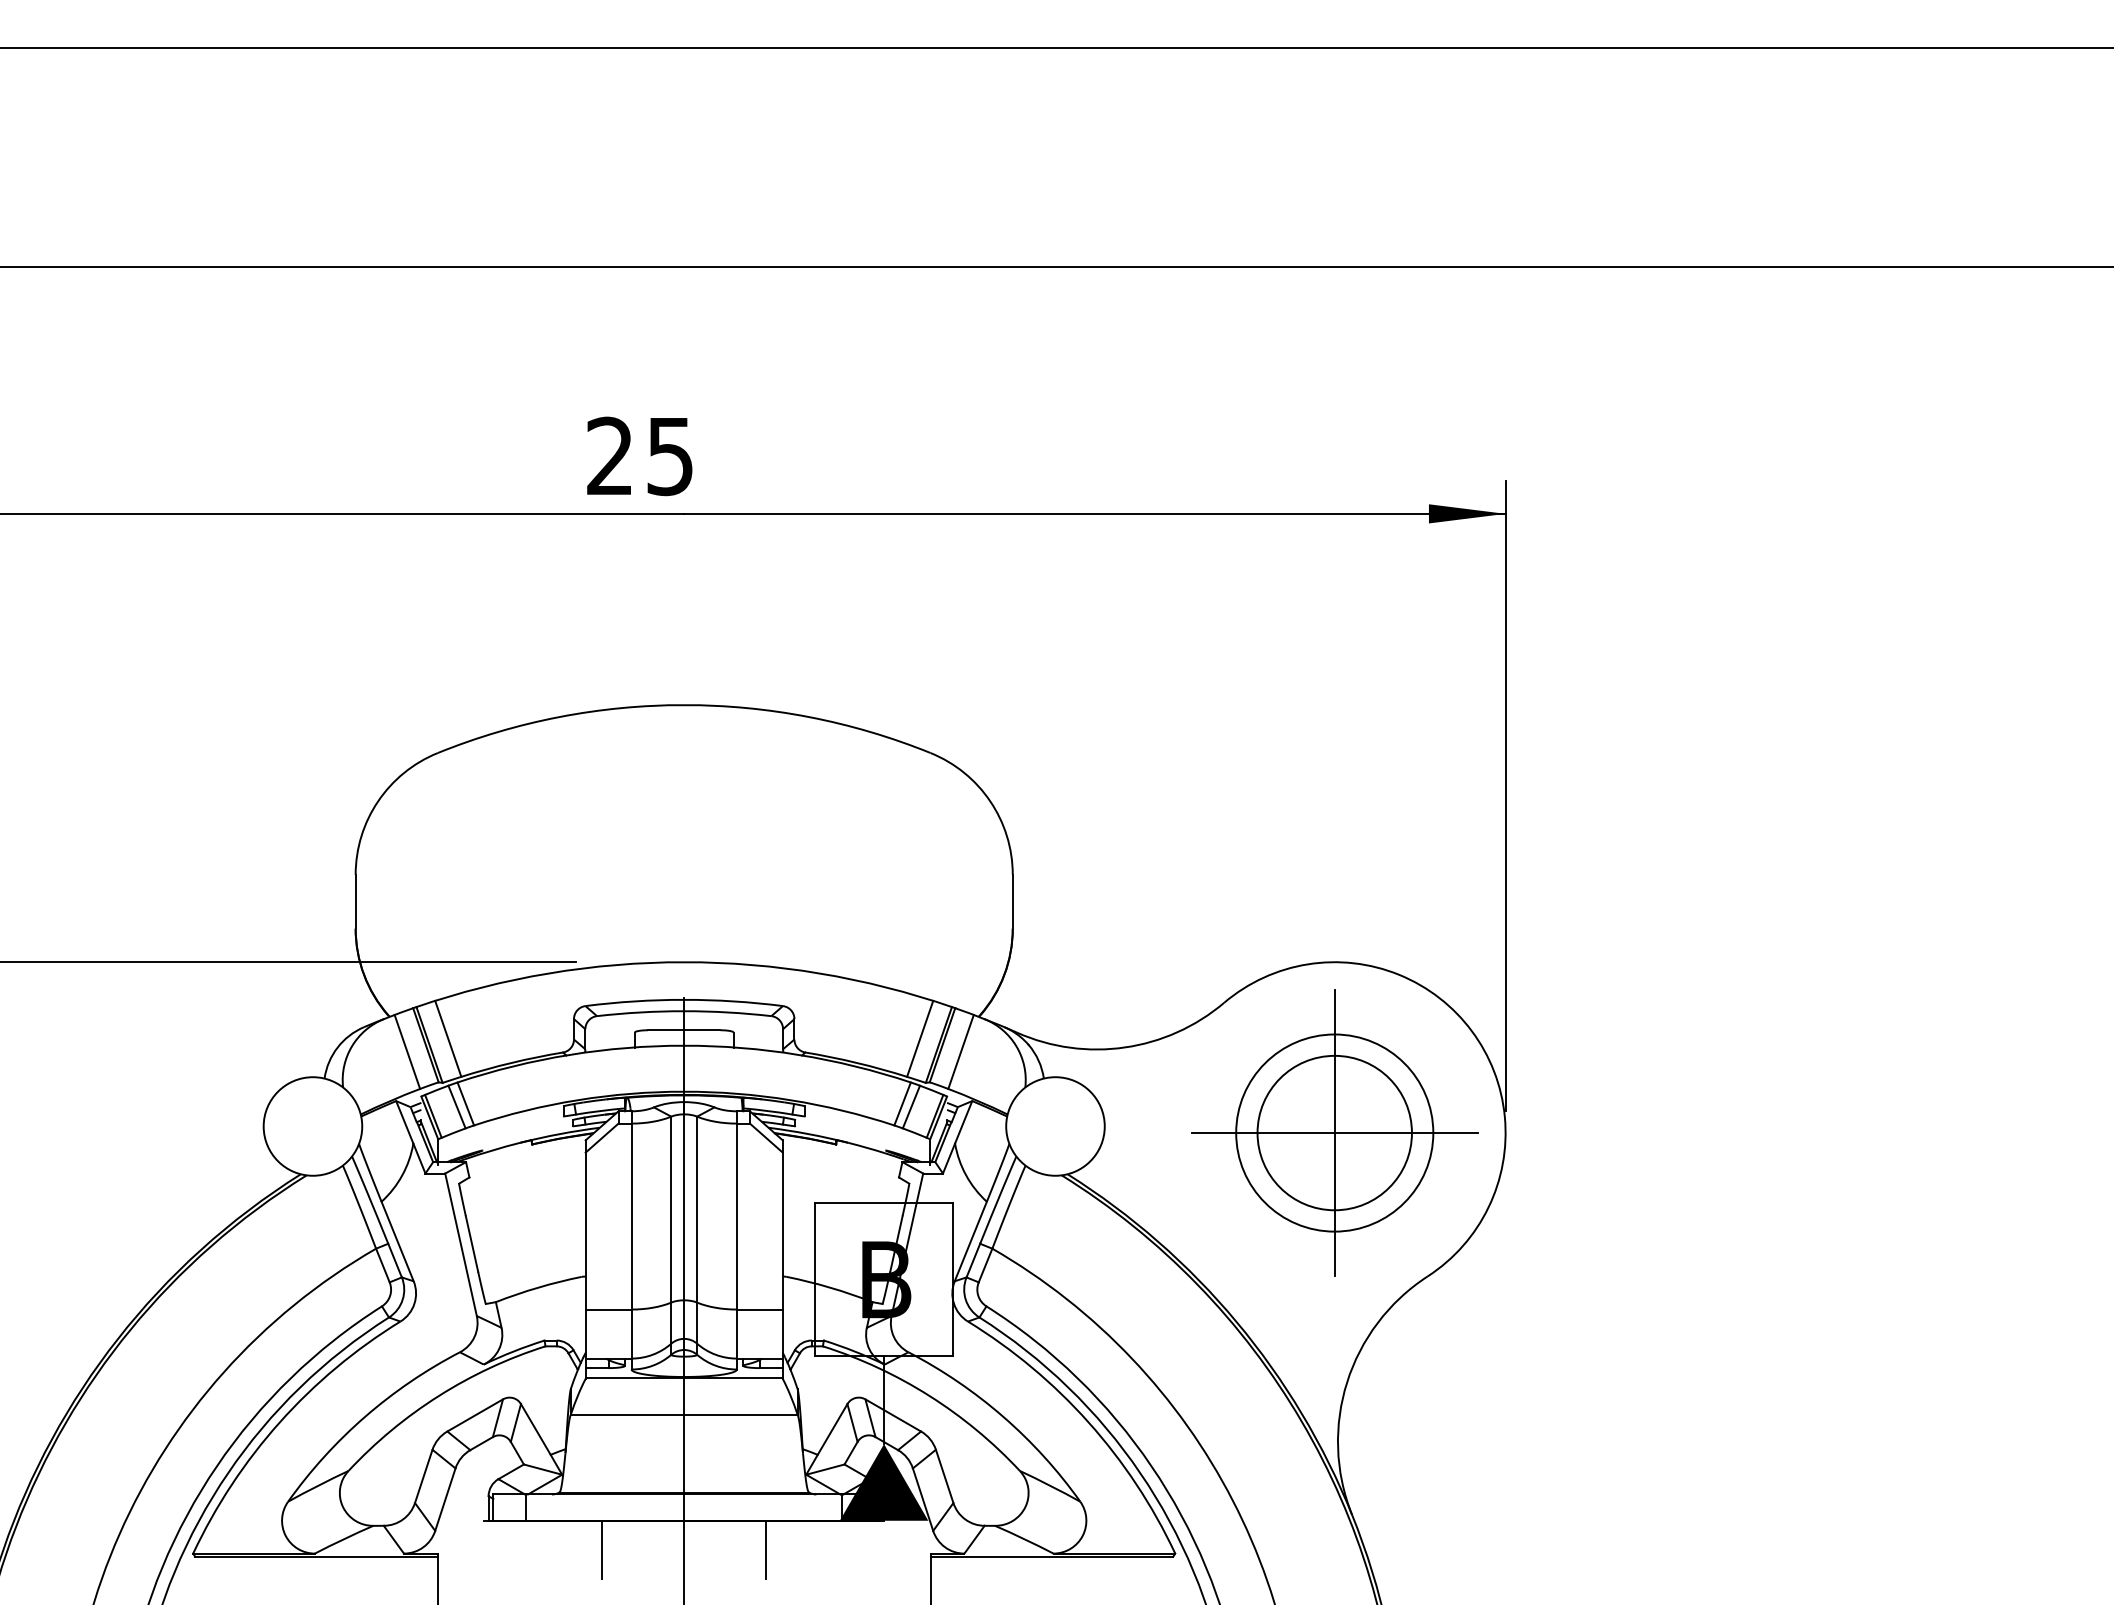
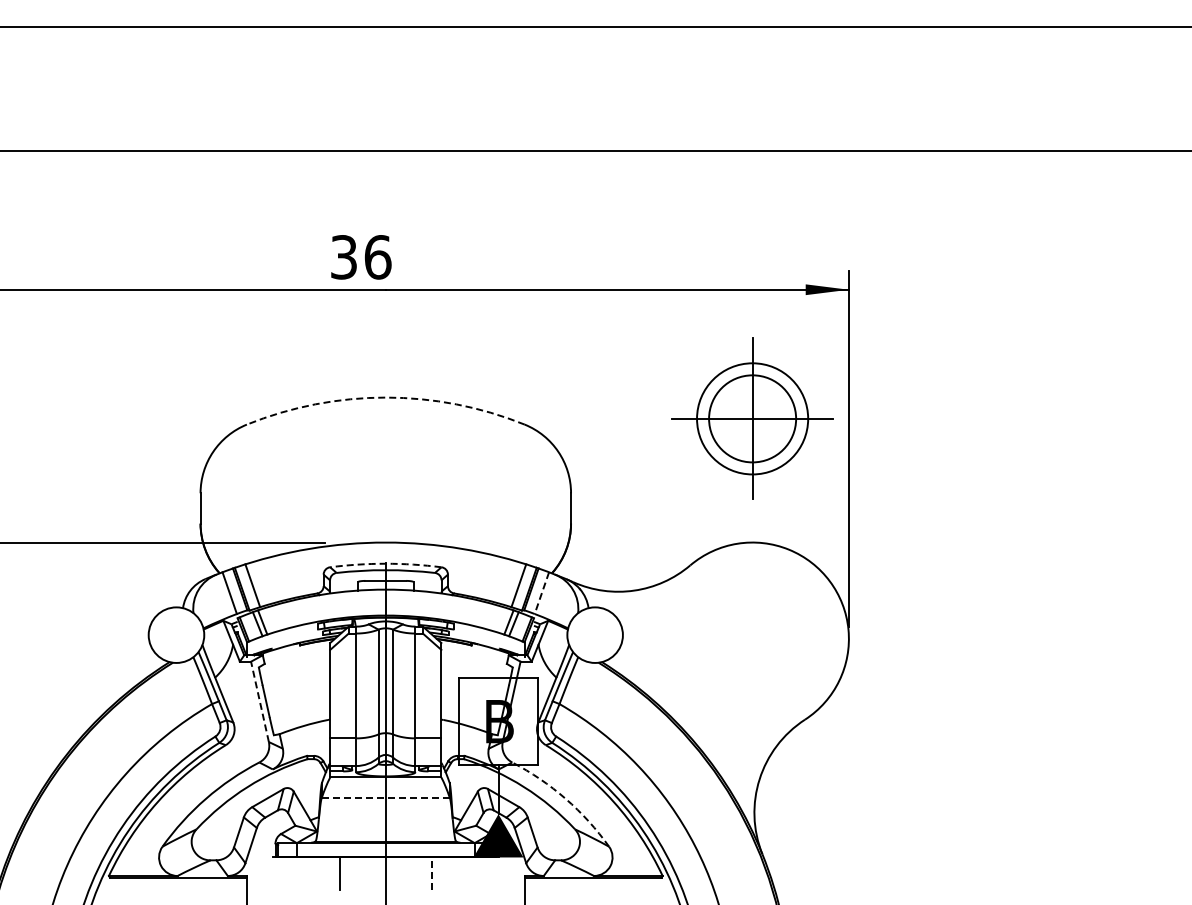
text: (641, 456) -> (361, 257), 25 -> 36
arc: (683, 704) -> (385, 397), solid -> dashed
arc: (683, 999) -> (385, 563), solid -> dashed
line: (960, 1052) -> (541, 593), solid -> dashed
part: (1334, 1132) -> (752, 418), moved
line: (460, 1244) -> (259, 701), solid -> dashed
line: (683, 1414) -> (385, 797), solid -> dashed
arc: (1002, 1416) -> (565, 798), solid -> dashed
line: (767, 1549) -> (432, 873), solid -> dashed

